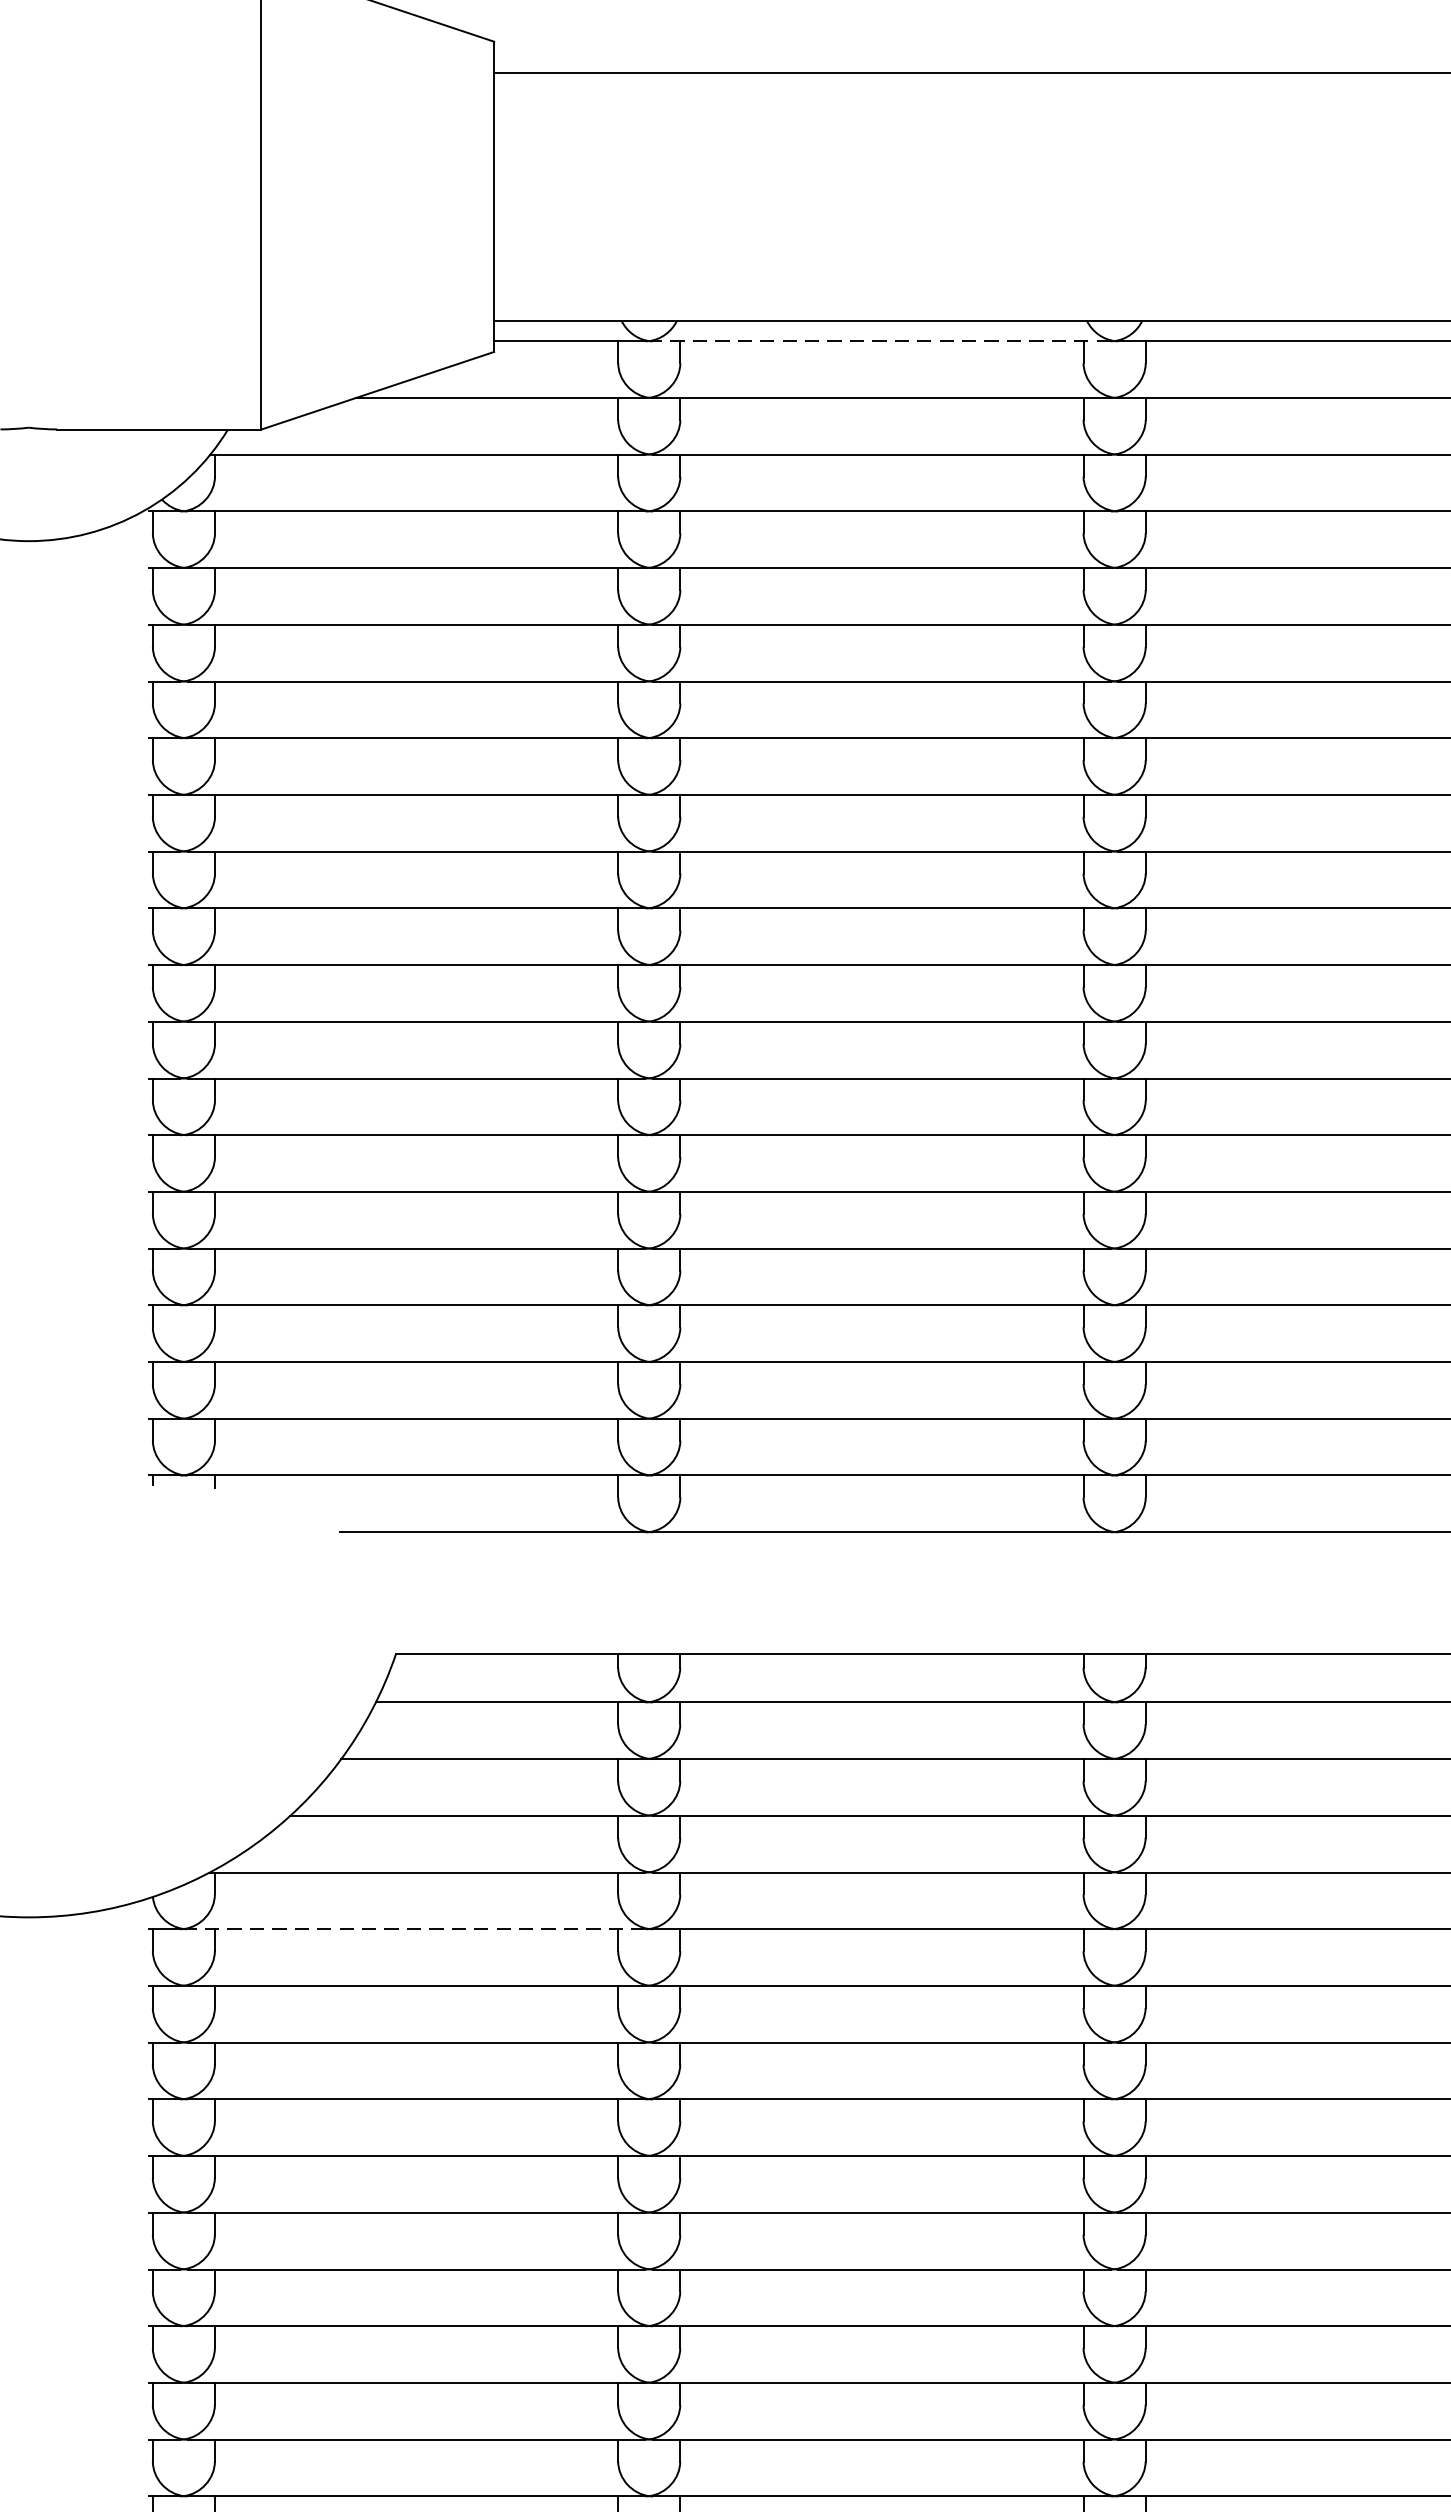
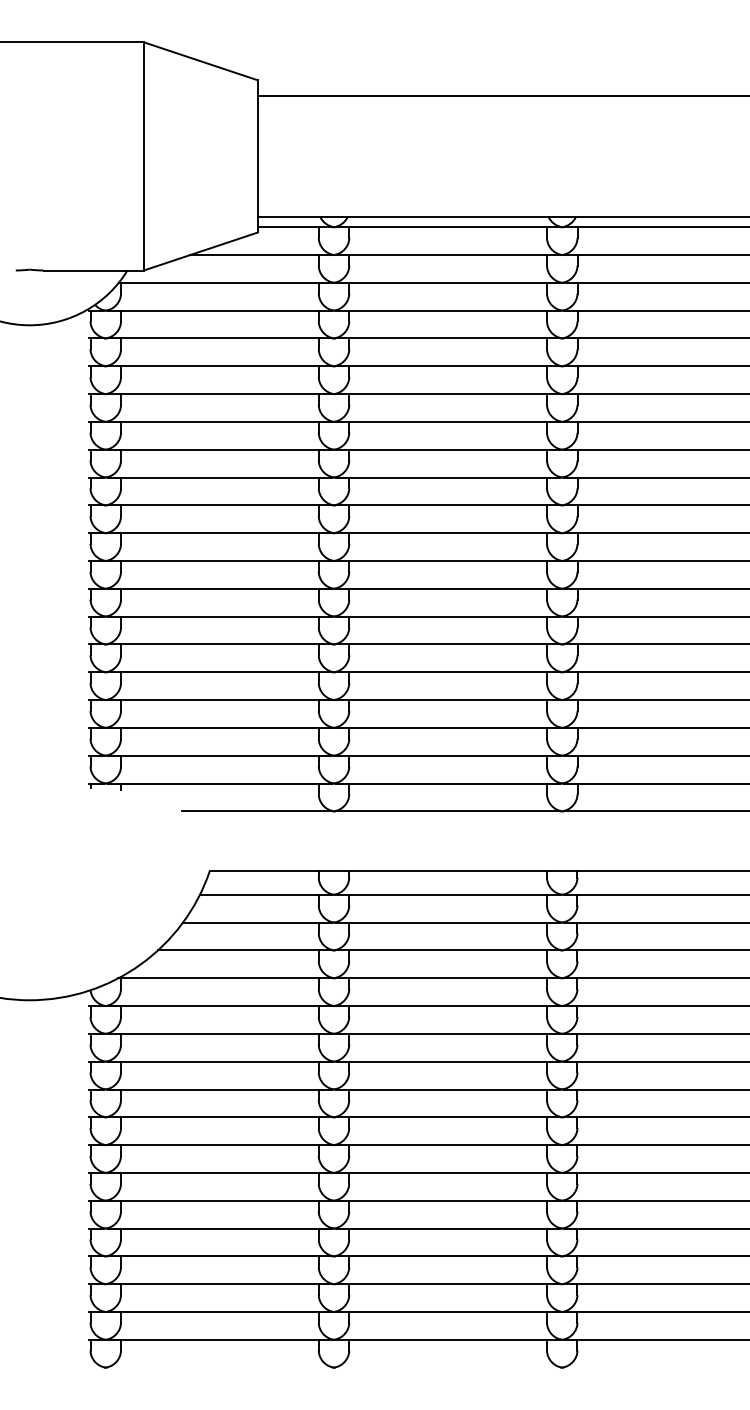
line: (880, 341) -> (447, 227), dashed -> solid
line: (415, 1930) -> (219, 1006), dashed -> solid

